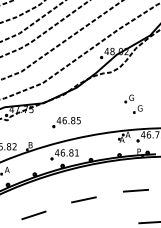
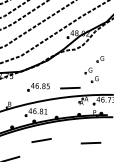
part: (143, 83) -> (100, 59), added
line: (106, 121) -> (70, 87), added
line: (83, 199) -> (41, 140), moved

